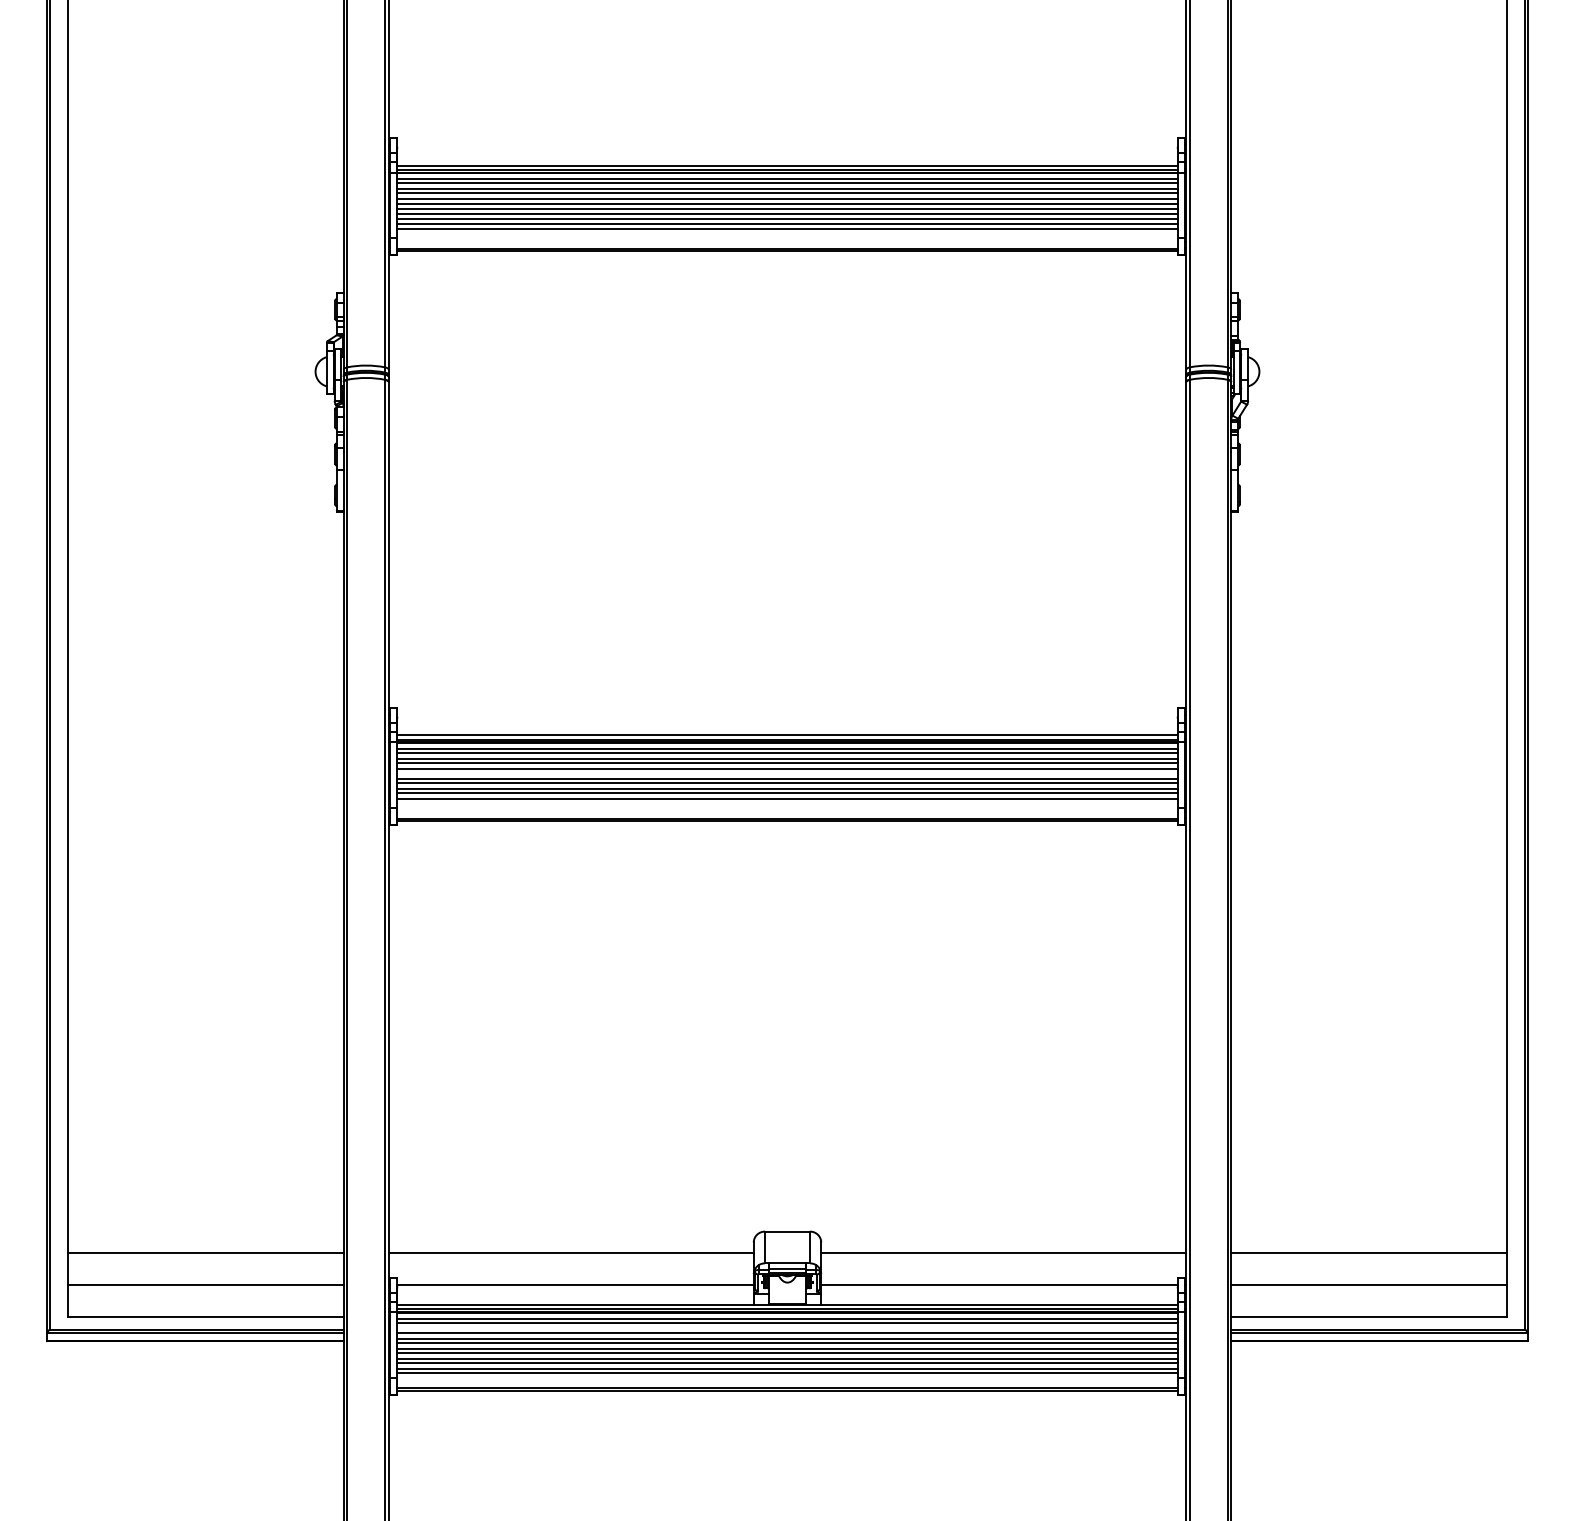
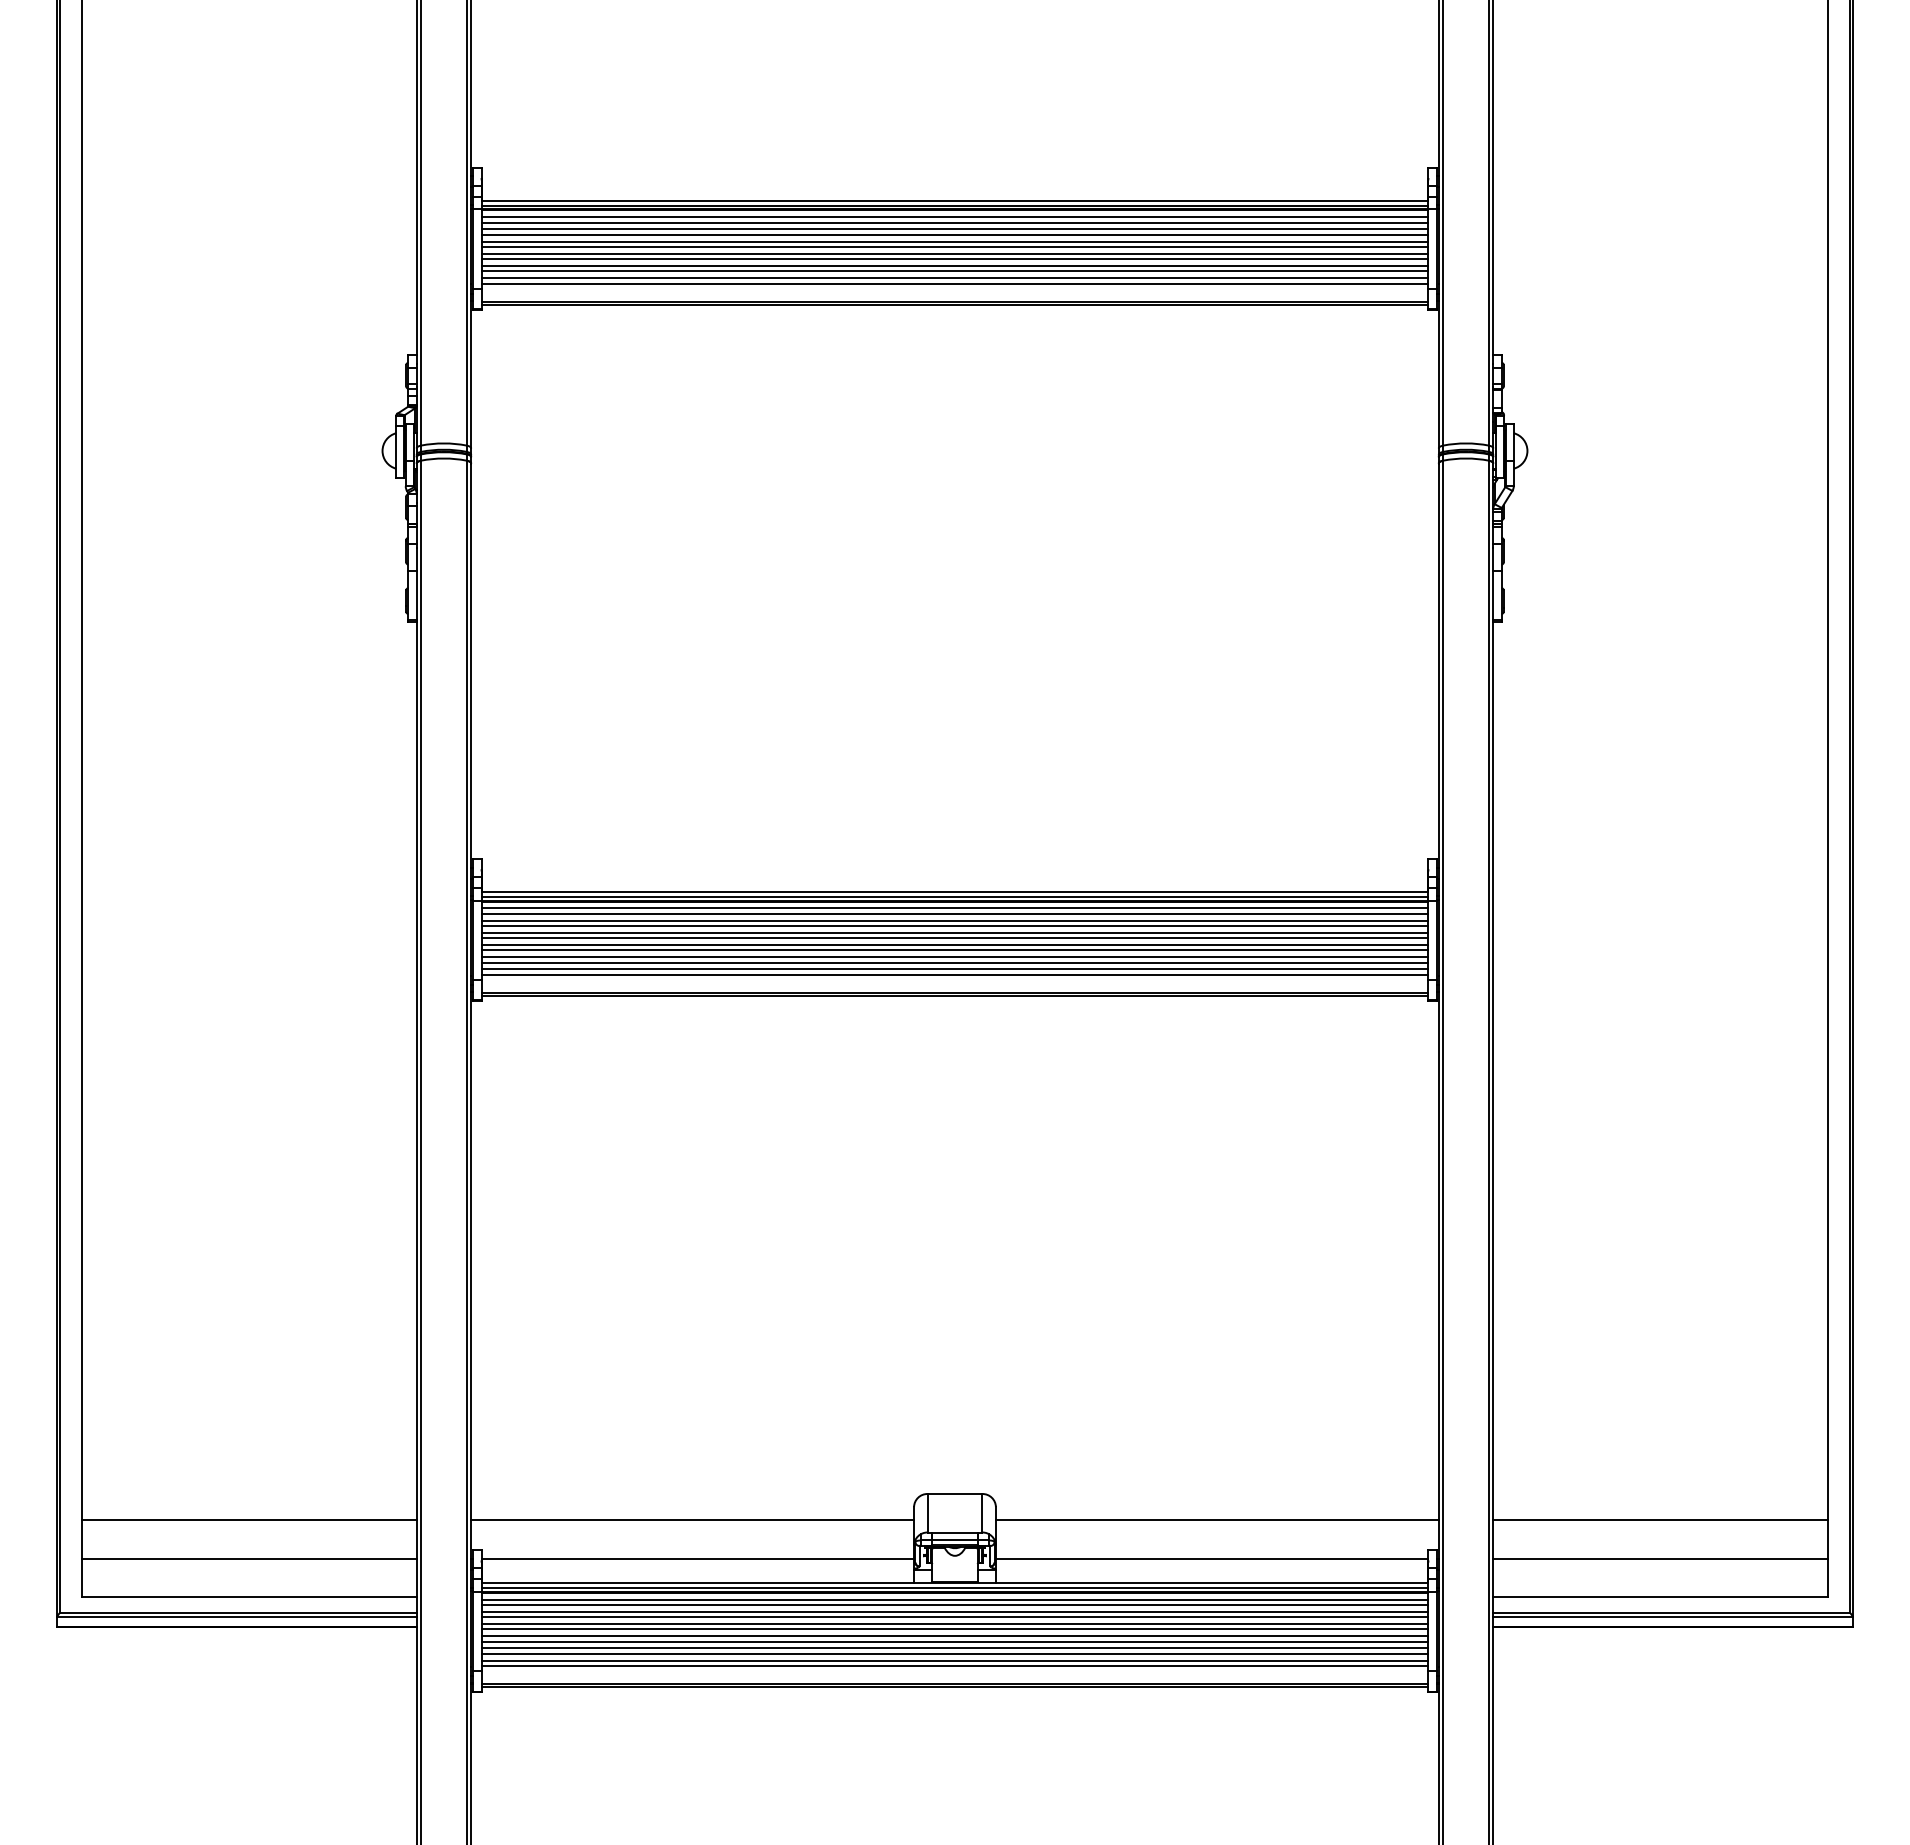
line: (787, 233) -> (954, 283), added
line: (787, 773) -> (954, 938), added
line: (787, 803) -> (954, 974), added
line: (787, 1328) -> (954, 1611), added

